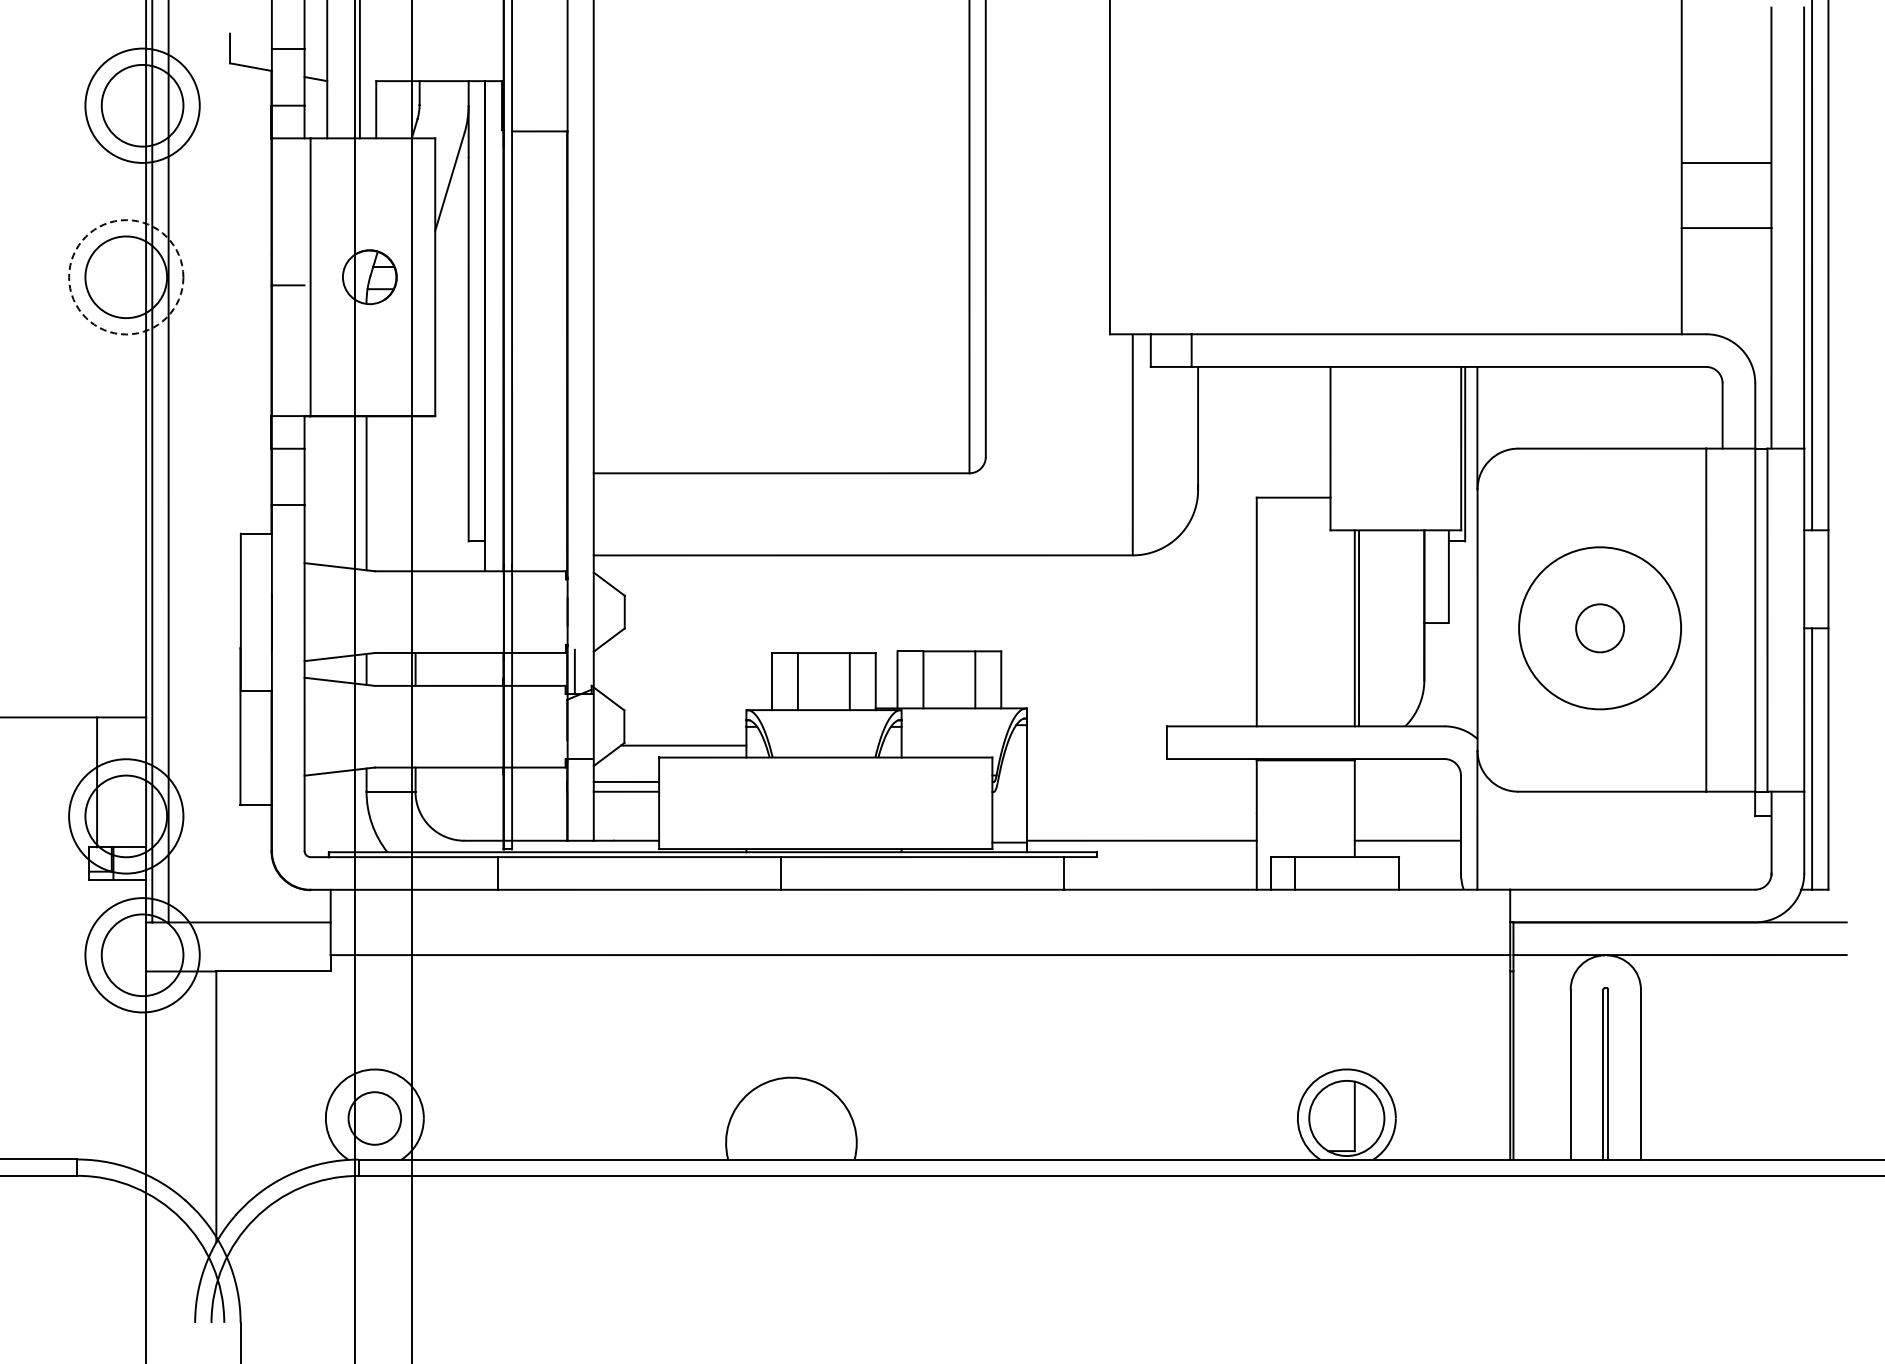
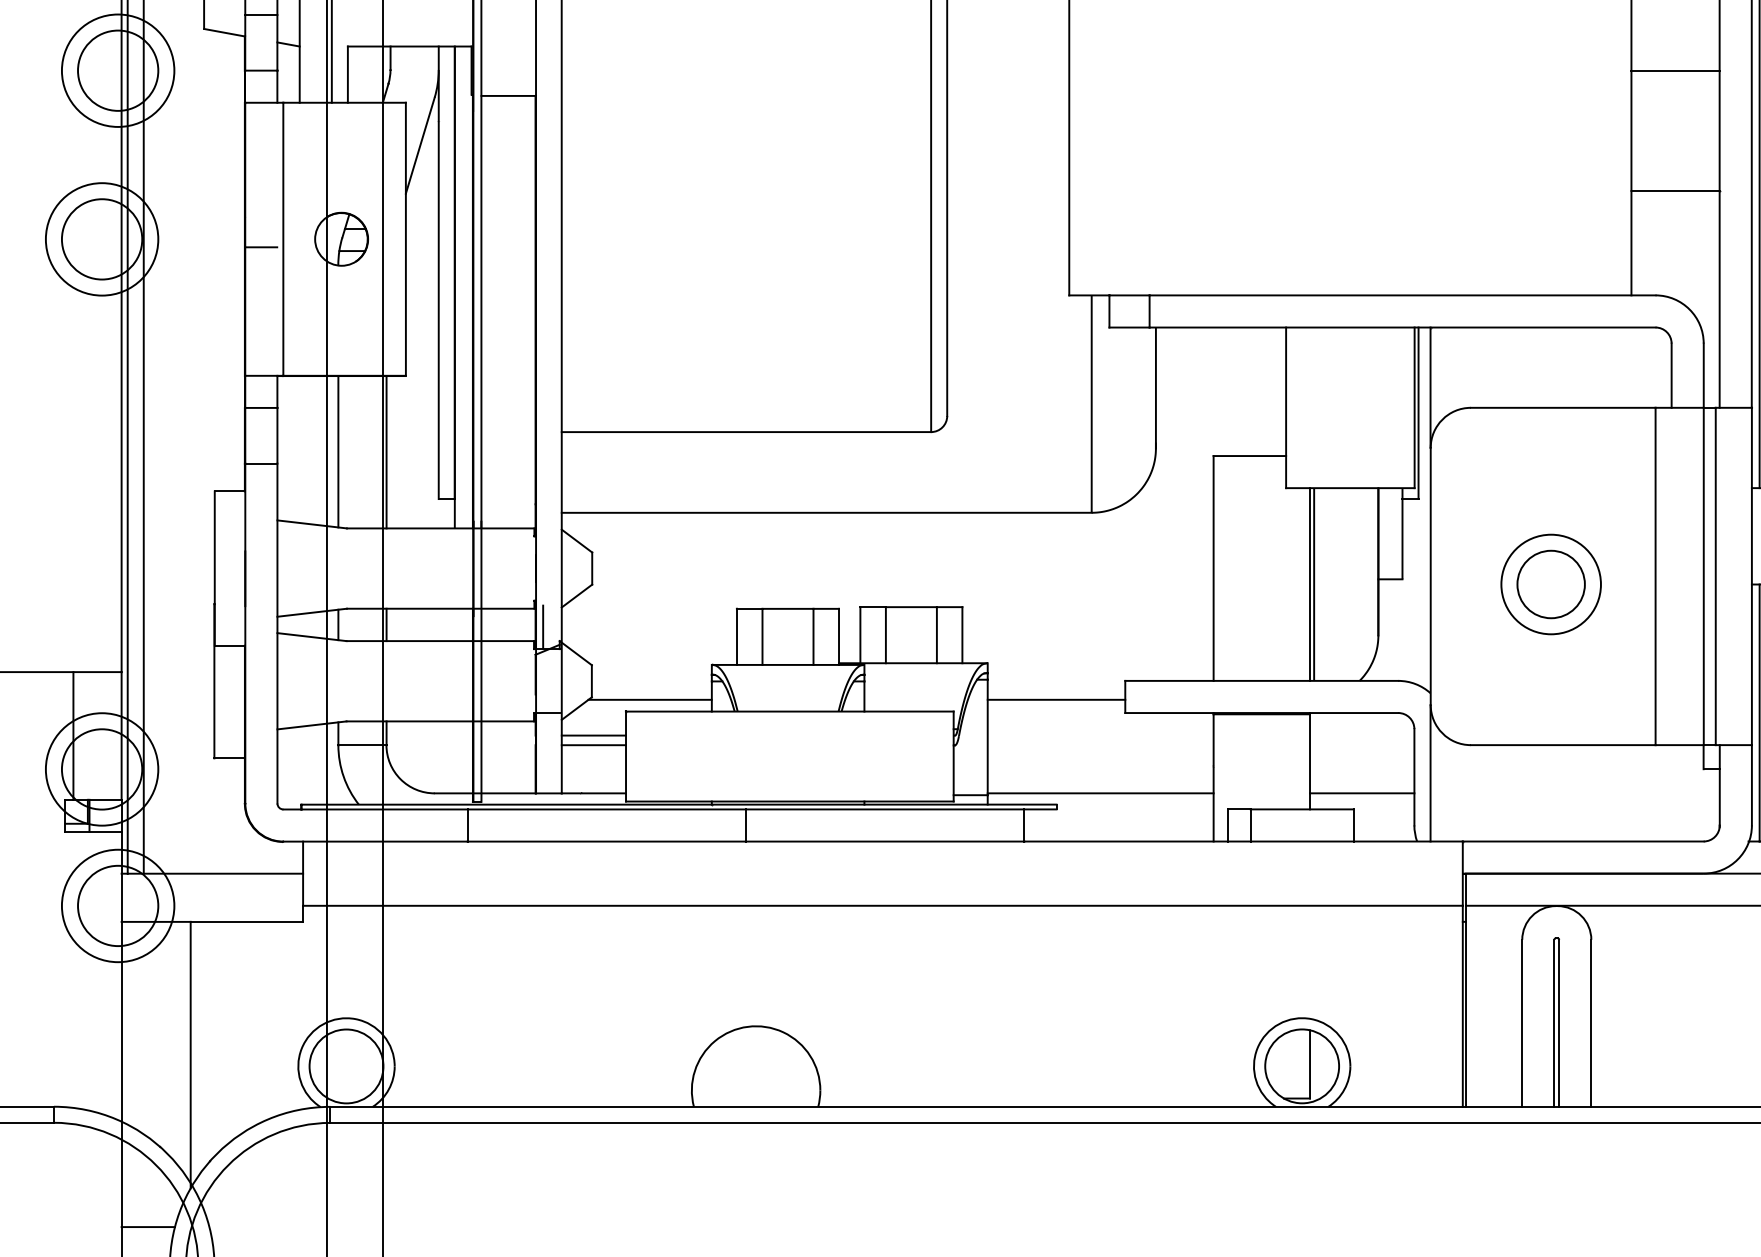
line: (1726, 162) -> (1675, 70), moved
circle: (126, 277) -> (102, 239), dashed -> solid
line: (415, 493) -> (386, 451), added
circle: (1599, 627) -> (1550, 583), size x0.62
circle: (1599, 628) -> (1550, 584), size x1.43
line: (1096, 745) -> (1056, 699), added
circle: (374, 1118) -> (346, 1066), size x1.43
line: (173, 1281) -> (148, 1226), added

